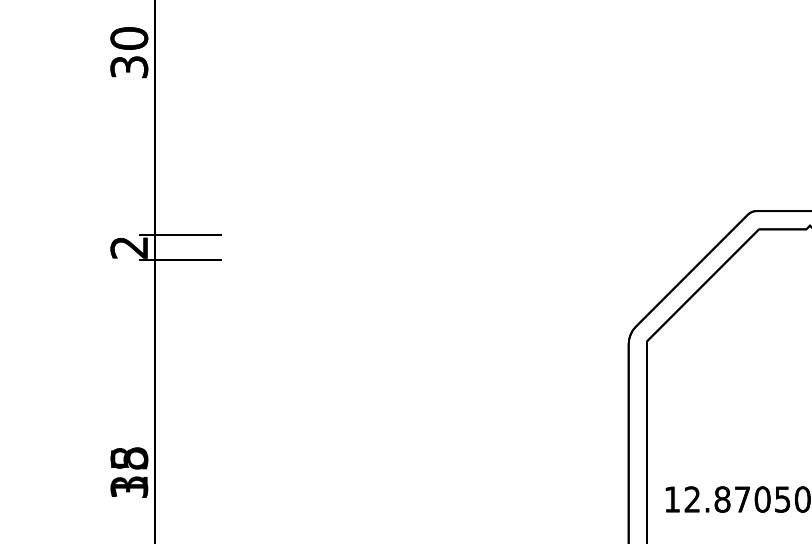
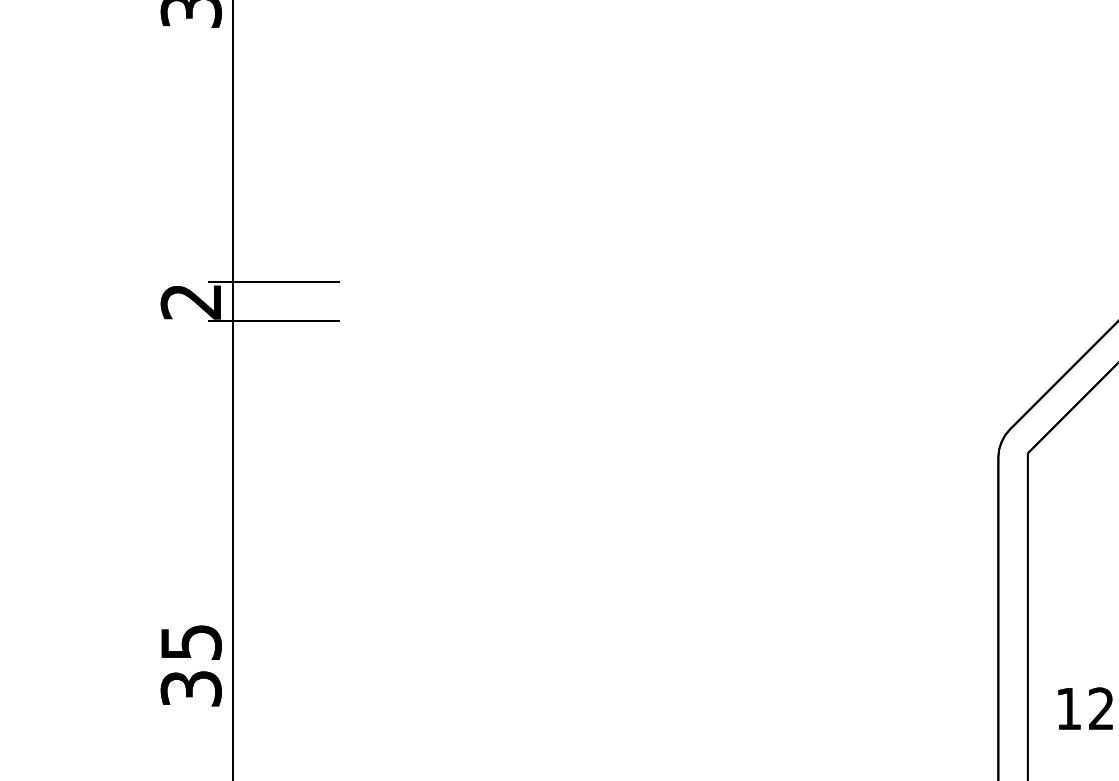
text: (129, 472) -> (191, 665), 18 -> 35

